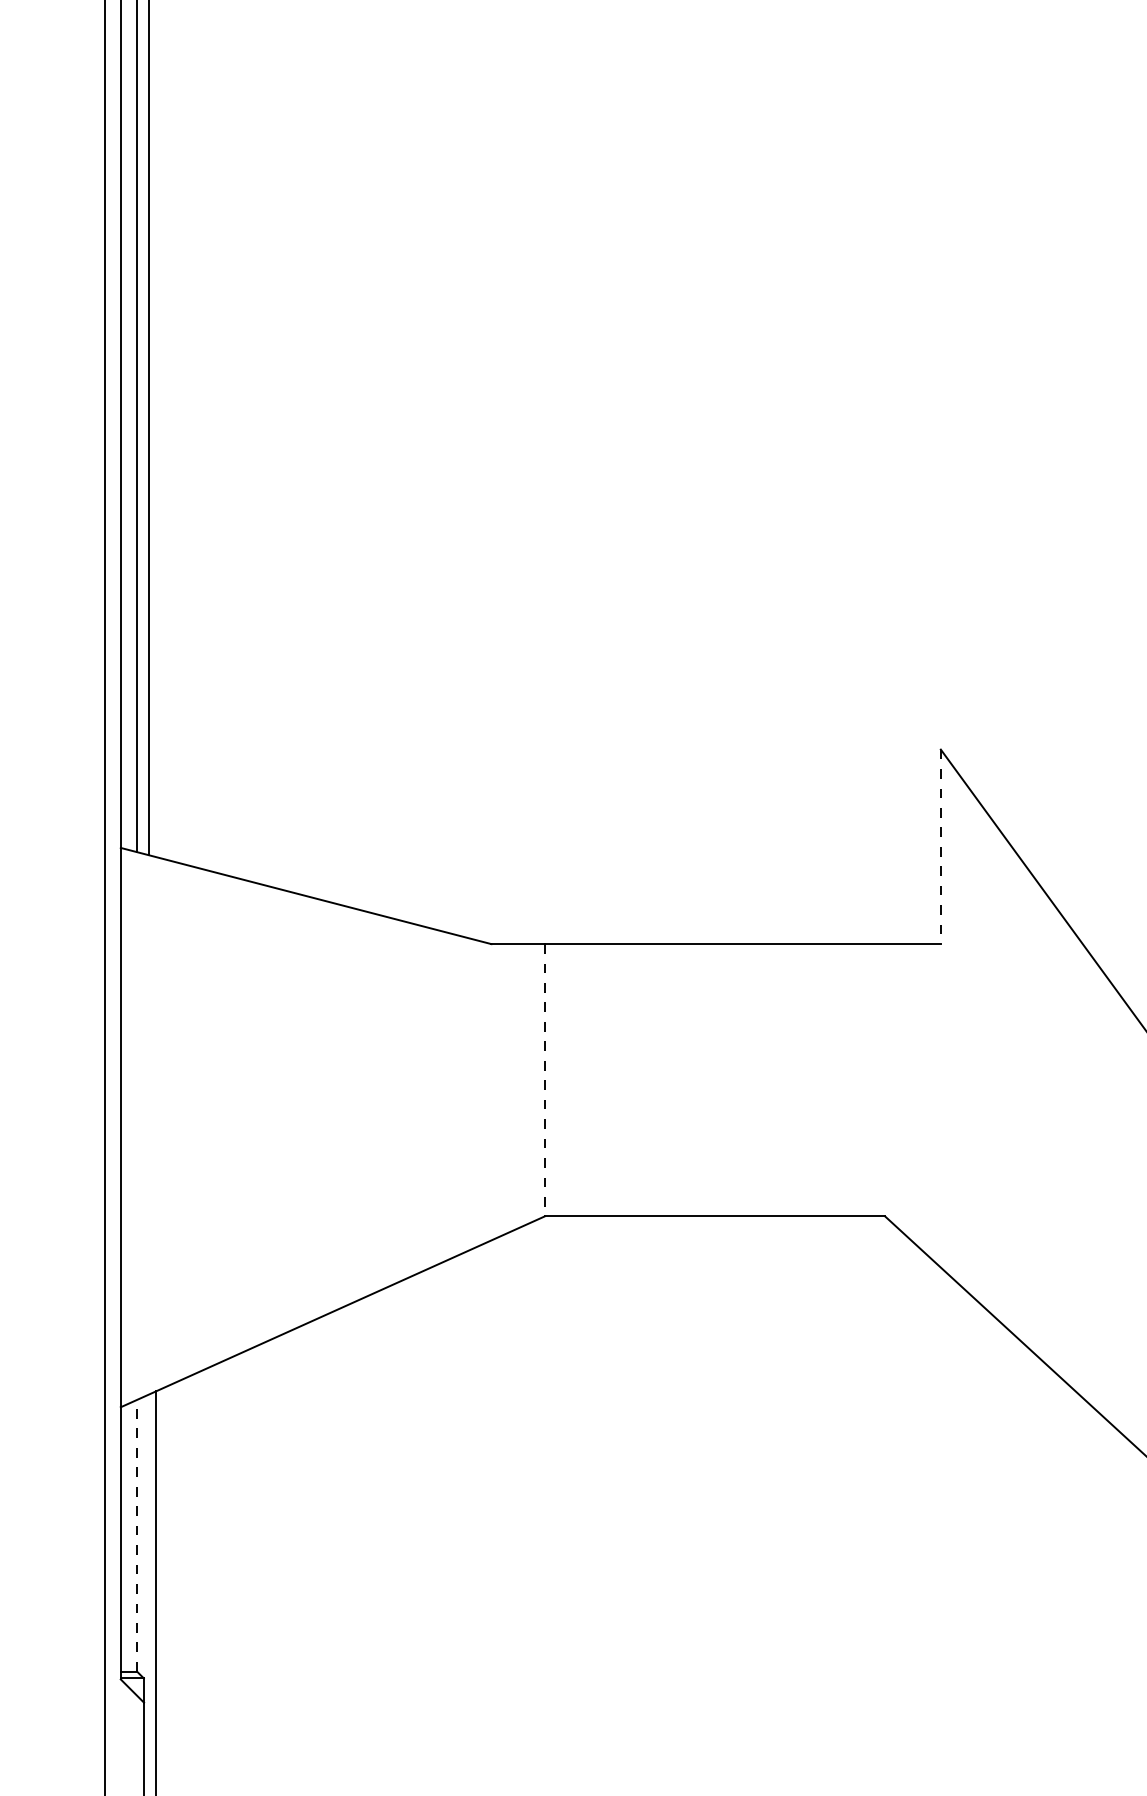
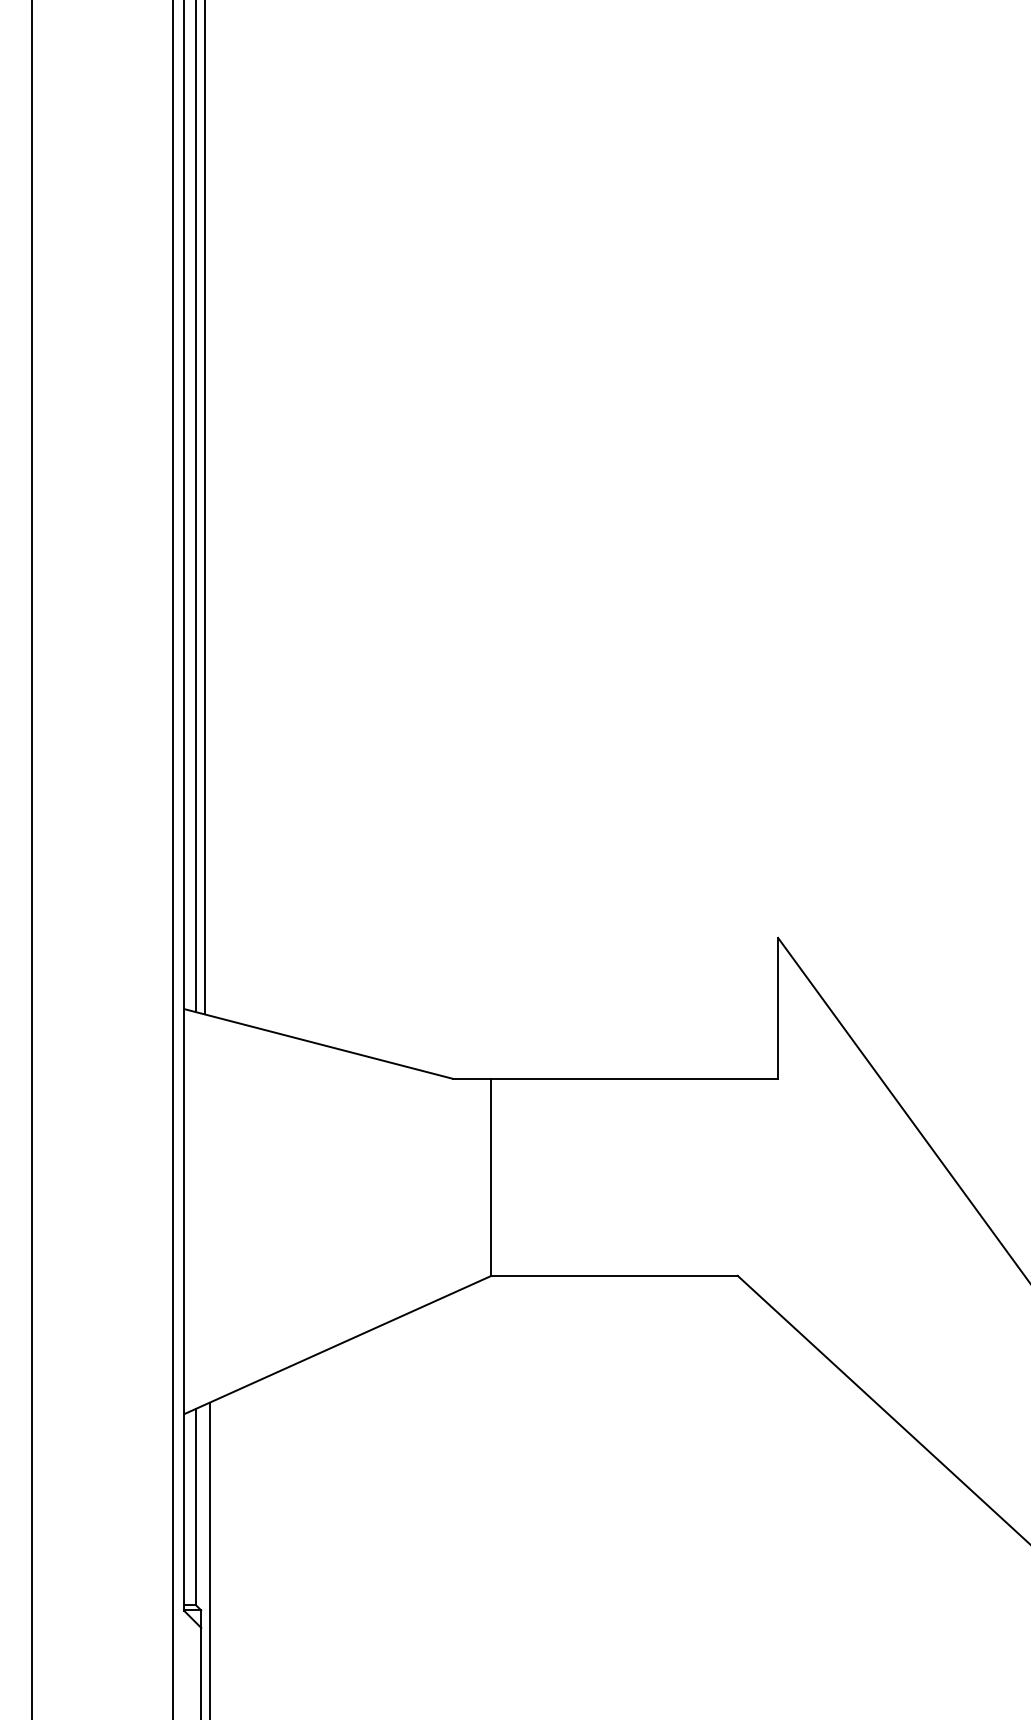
line: (941, 847) -> (778, 1008), dashed -> solid
line: (544, 1080) -> (491, 1177), dashed -> solid
line: (137, 1534) -> (196, 1506), dashed -> solid

